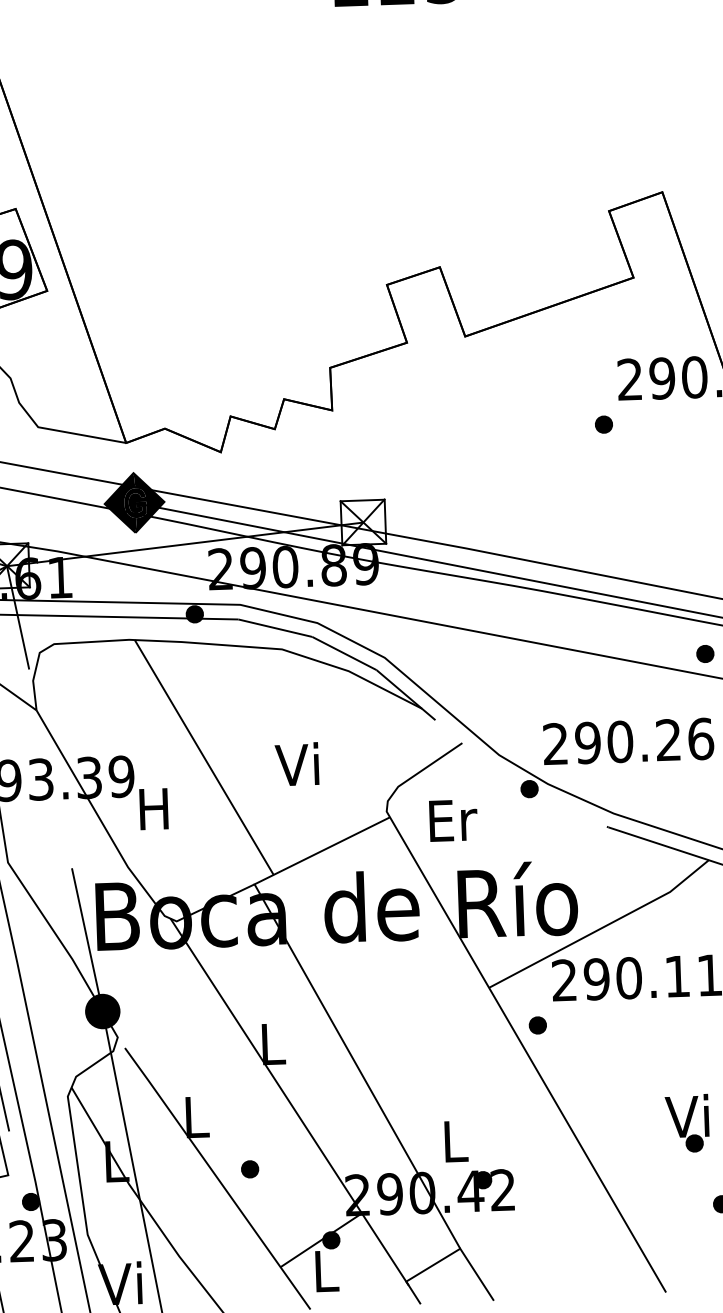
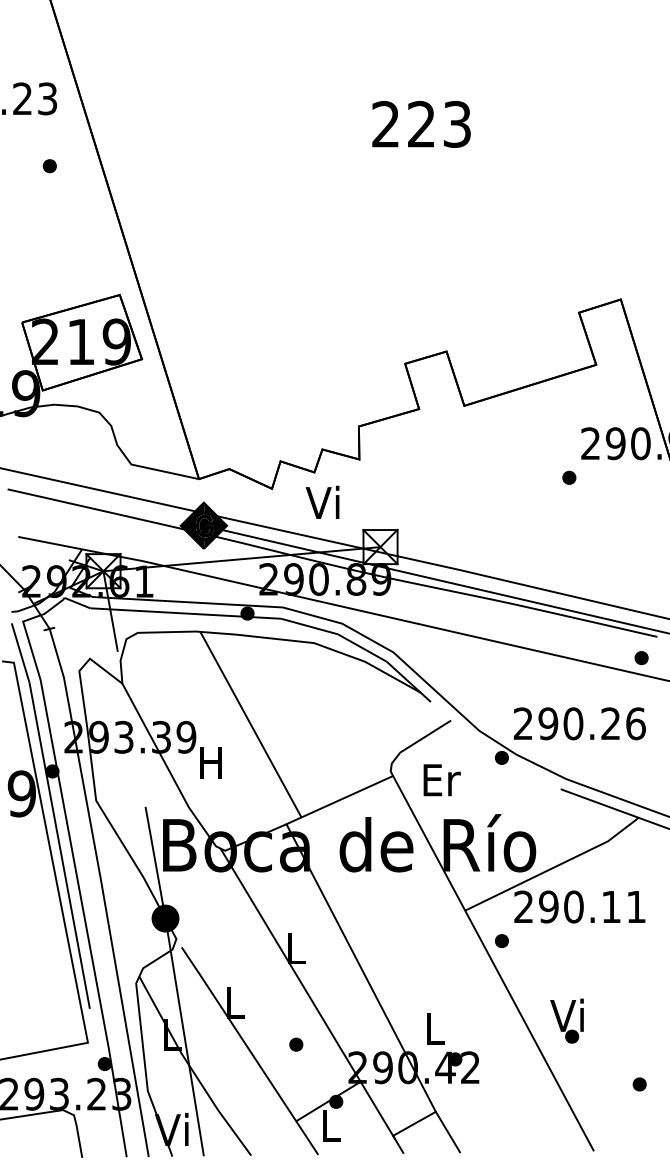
text: (296, 763) -> (322, 501), moved
text: (686, 1122) -> (566, 1020), moved
part: (250, 1169) -> (296, 1044), moved

